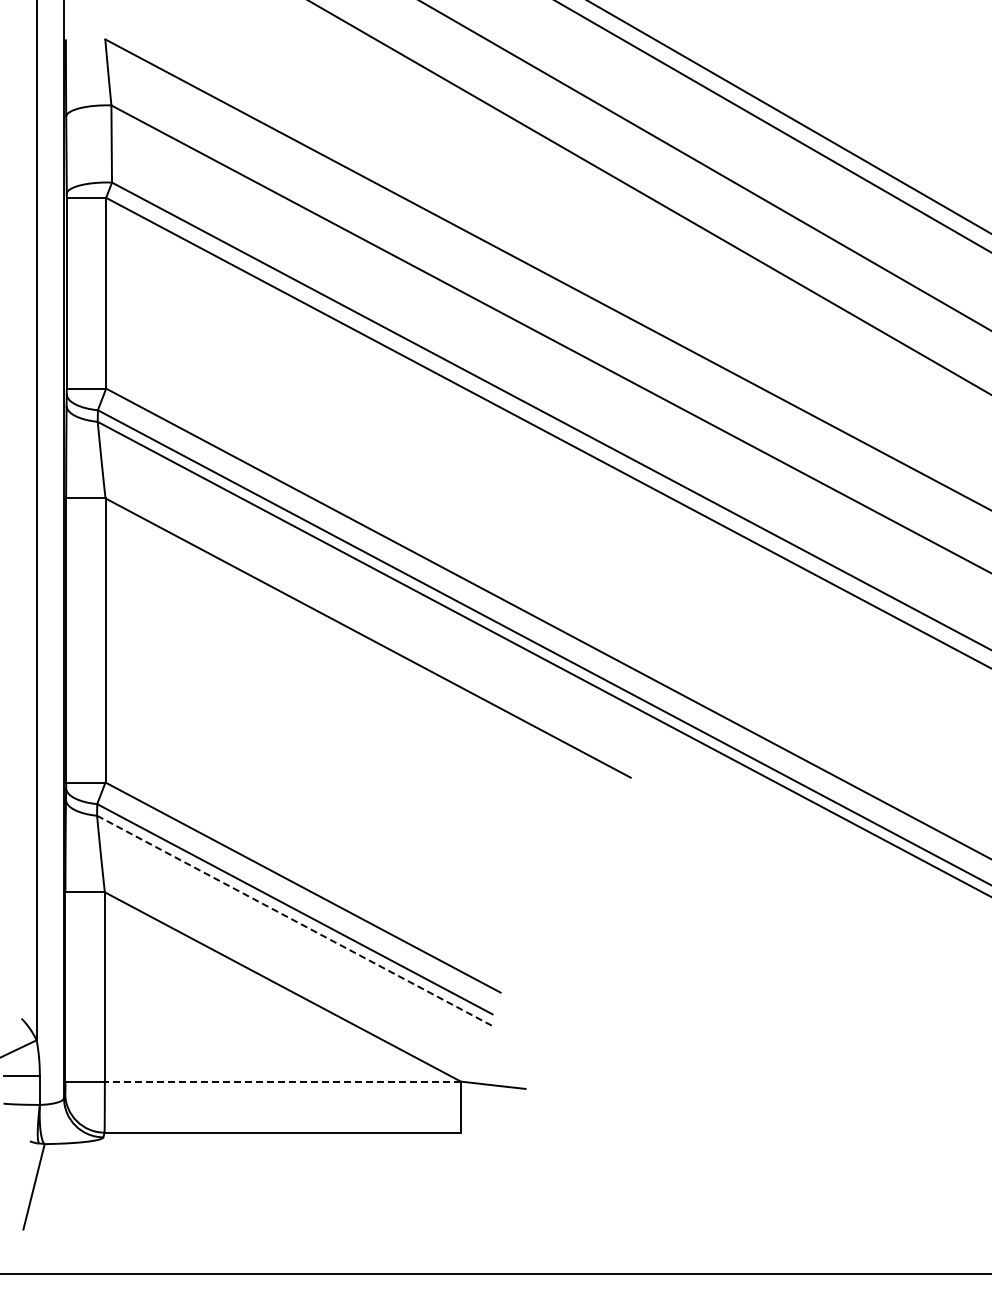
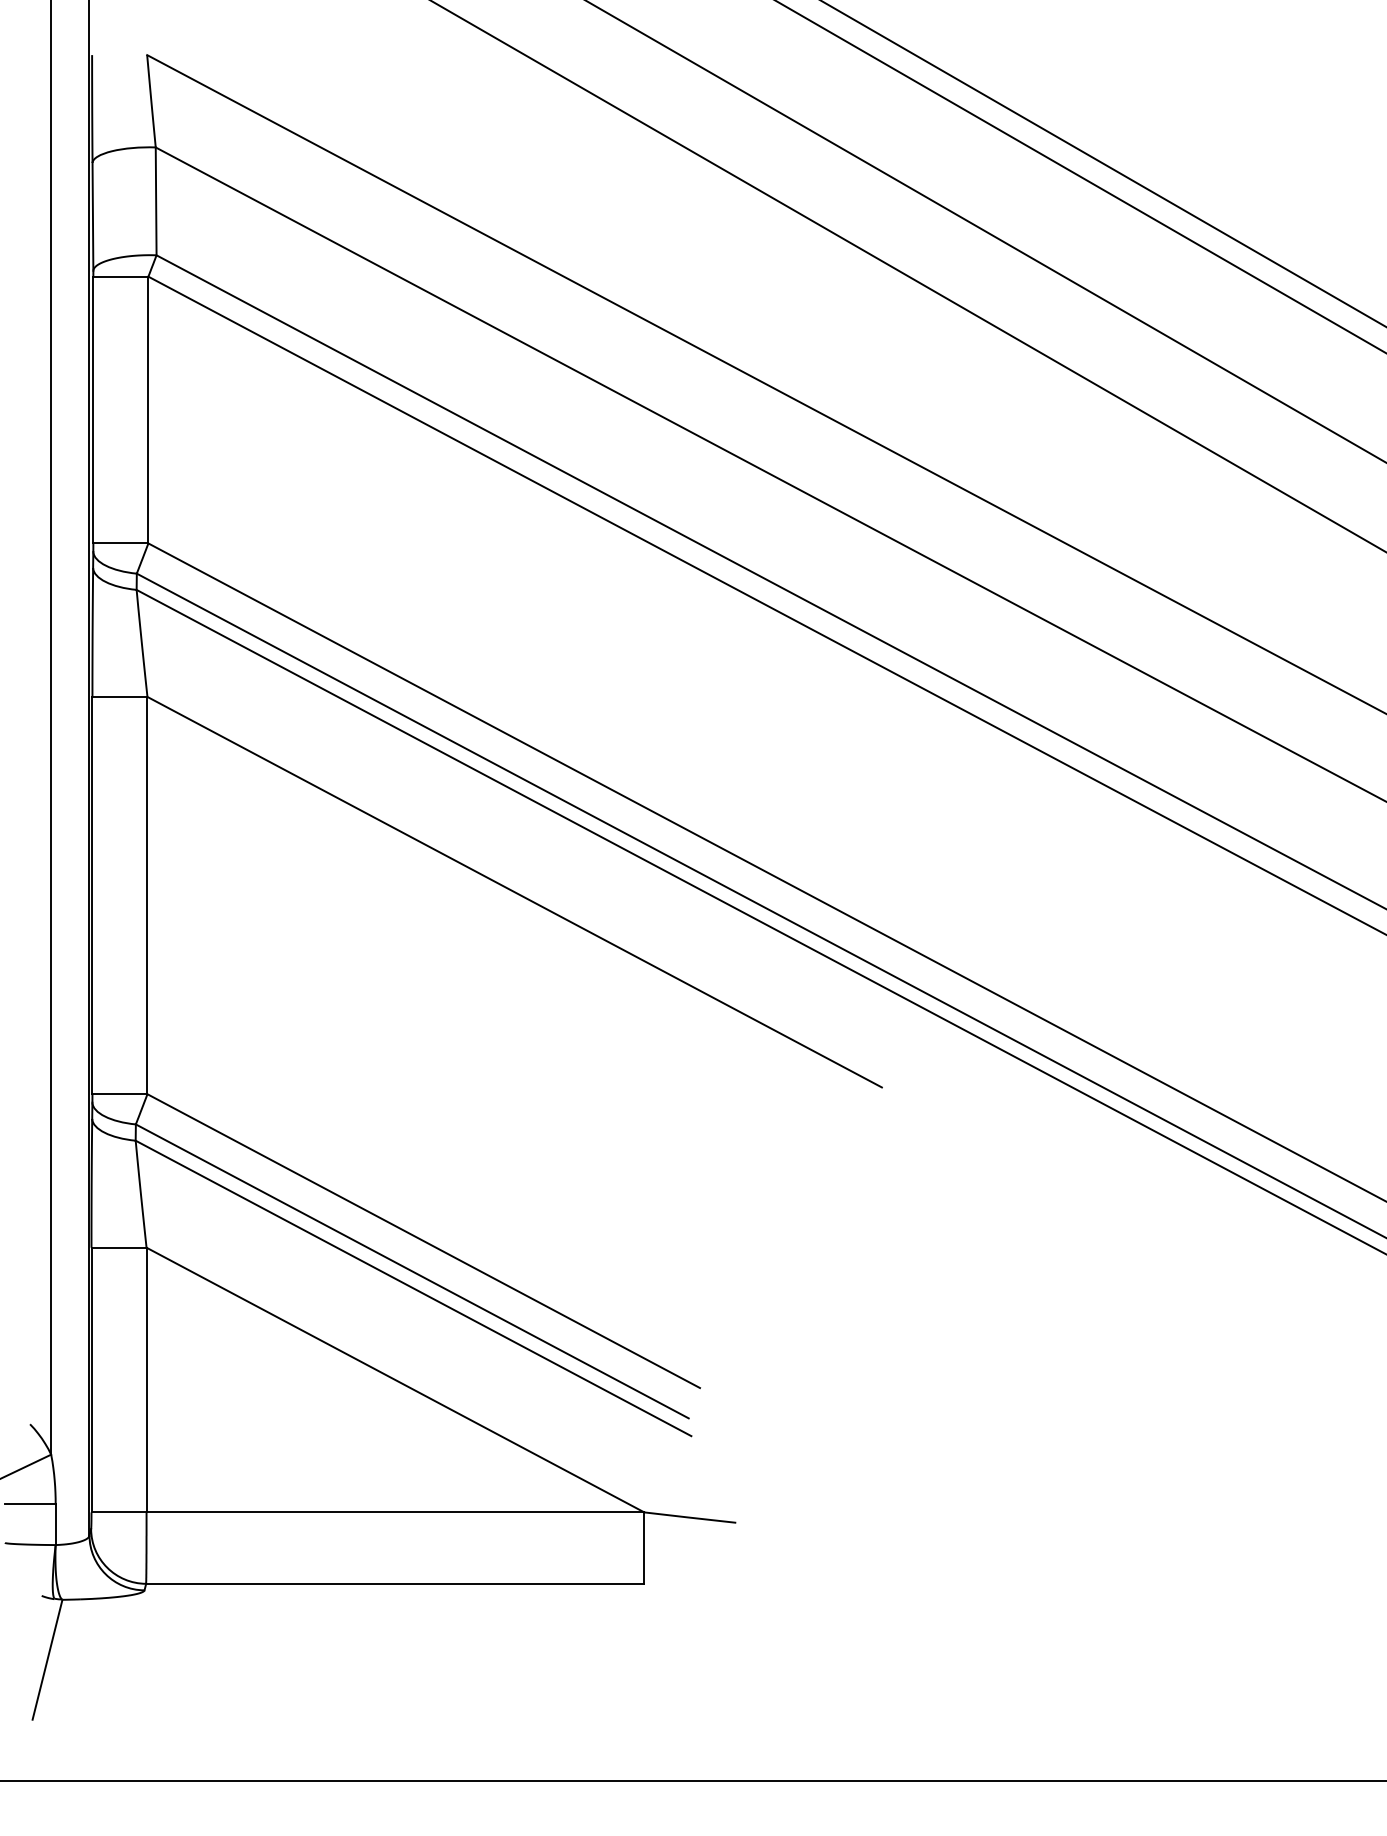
line: (296, 921) -> (414, 1288), dashed -> solid
line: (282, 1081) -> (394, 1512), dashed -> solid

